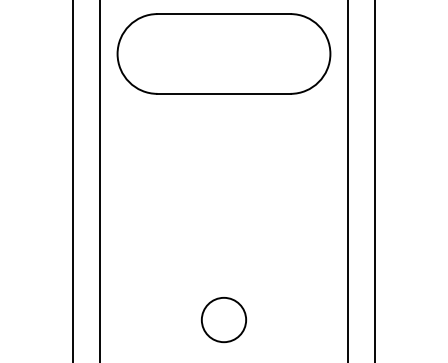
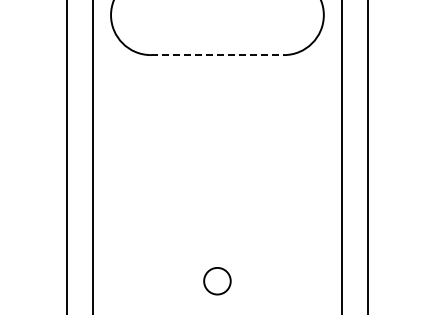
line: (224, 93) -> (217, 54), solid -> dashed
circle: (223, 319) -> (216, 280), size x0.6

